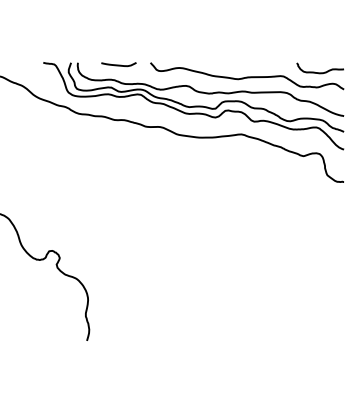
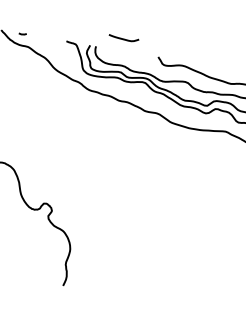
curve: (118, 64) -> (123, 38), moved

